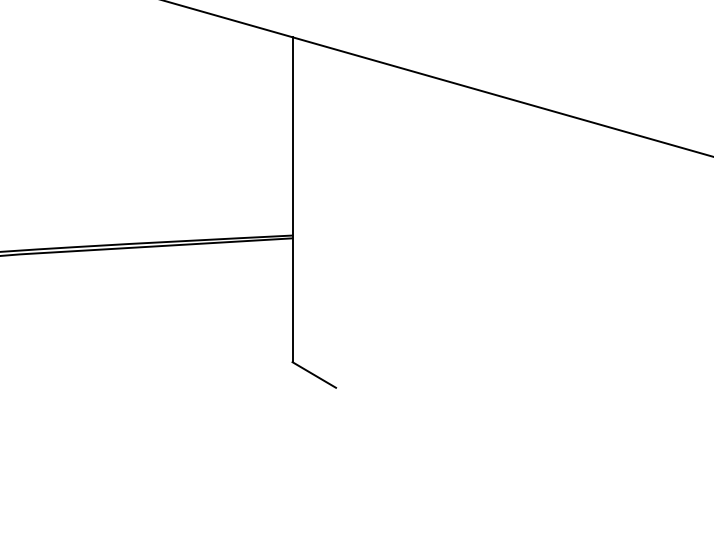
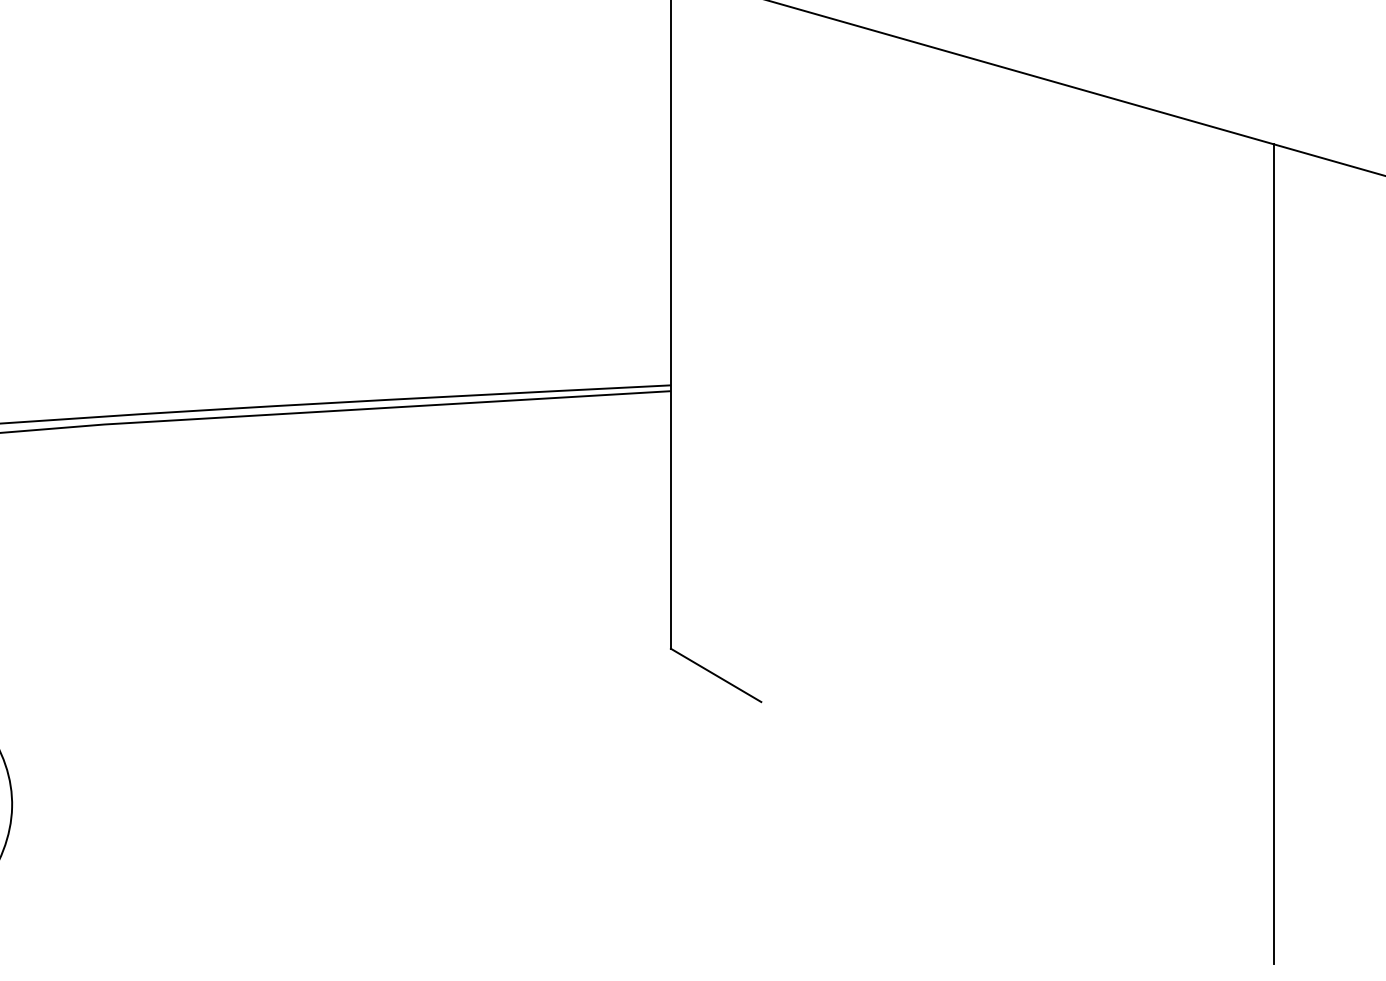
line: (582, 316) -> (1273, 553), added

